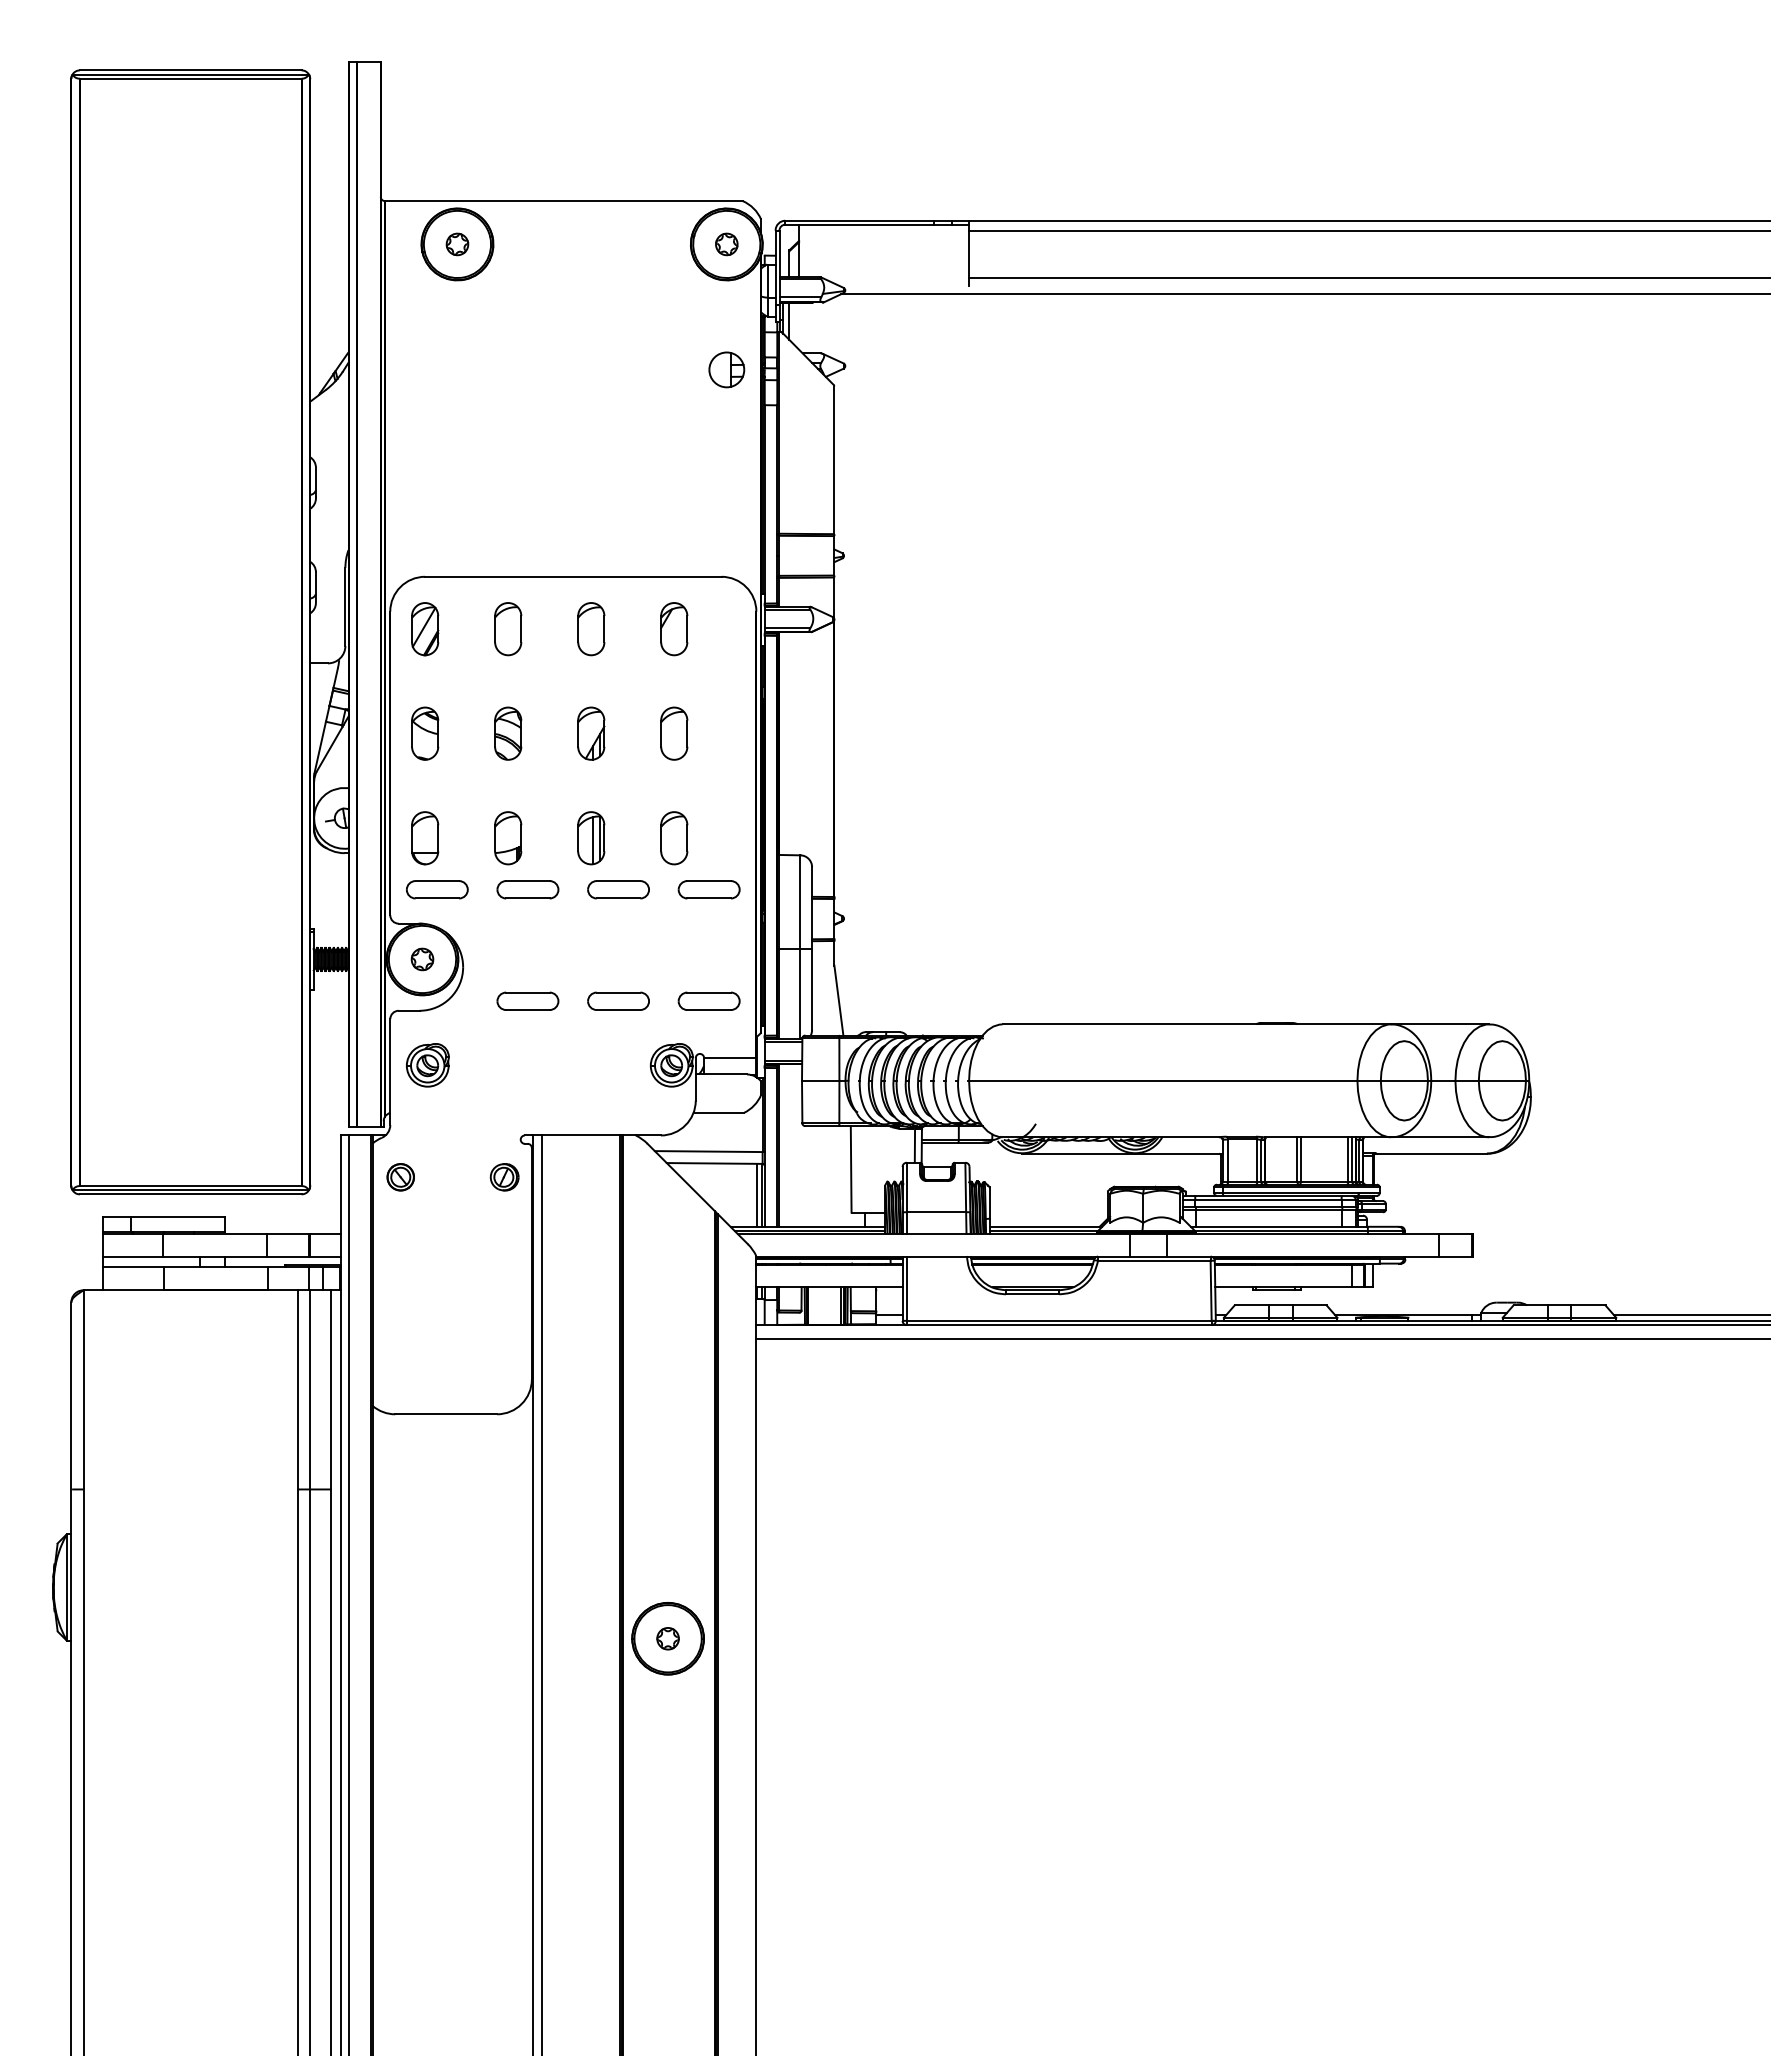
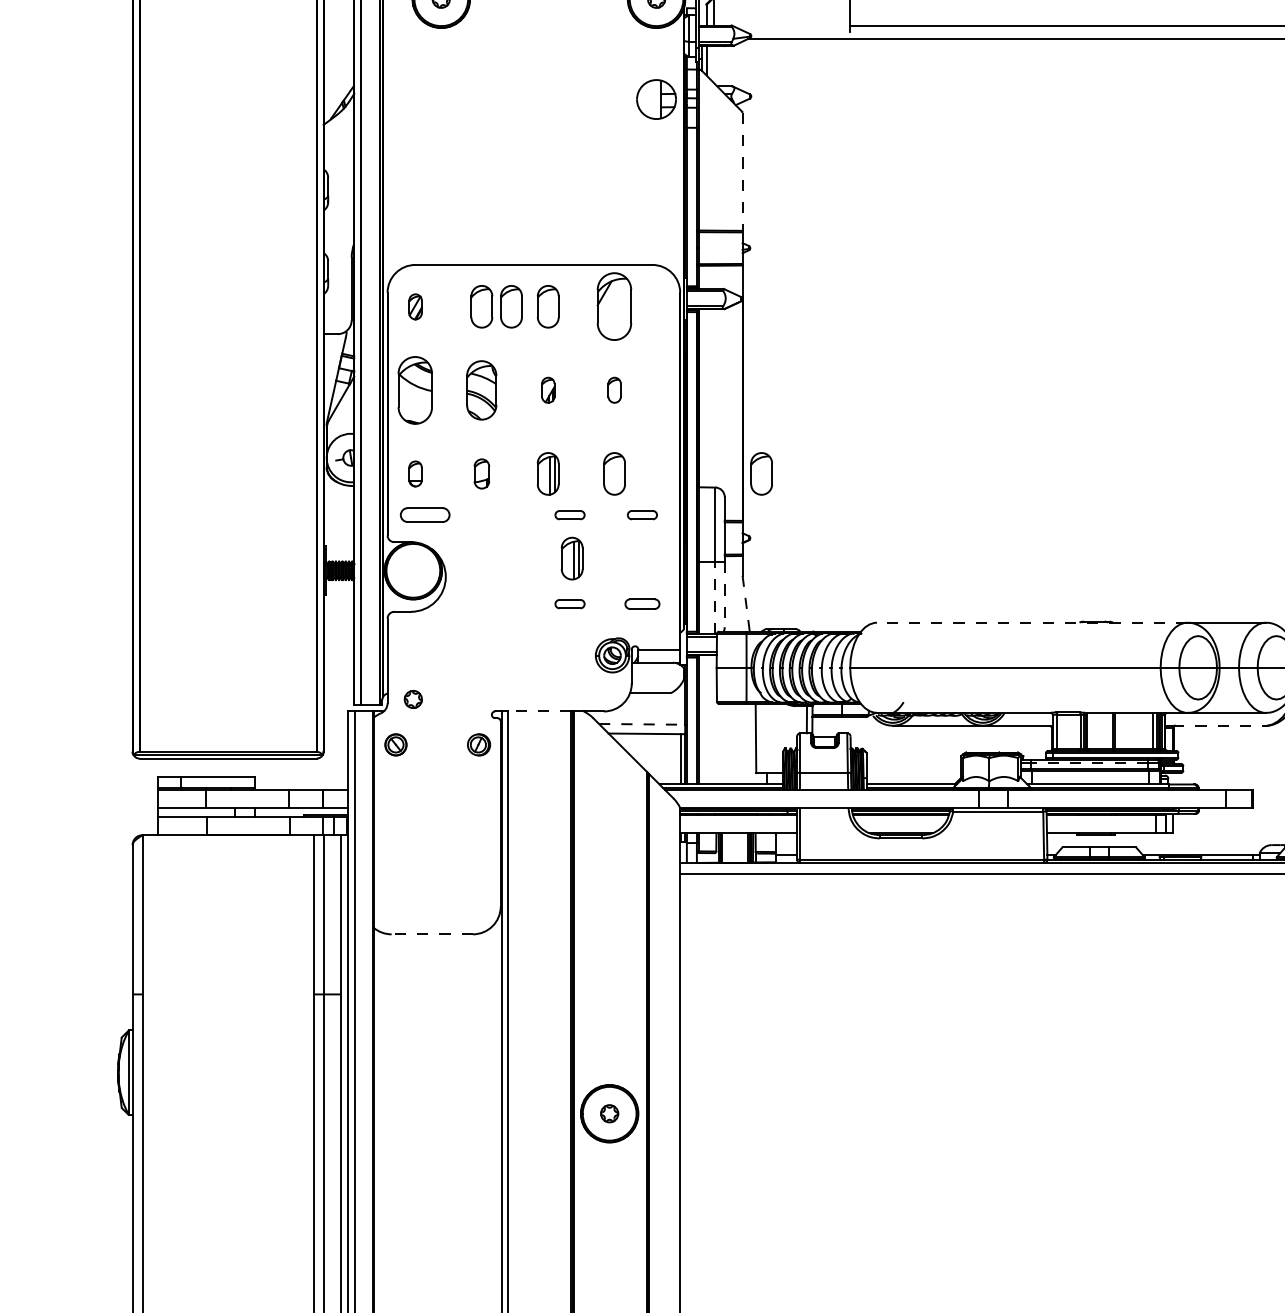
part: (726, 369) -> (656, 99), size x1.4
line: (834, 460) -> (742, 171), solid -> dashed
part: (425, 629) -> (415, 307), size x0.6
part: (545, 629) -> (511, 307), added
part: (674, 629) -> (614, 307), size x1.6
part: (425, 733) -> (415, 390), size x1.6
part: (508, 733) -> (482, 390), size x1.4
part: (591, 733) -> (548, 390), size x0.6
part: (674, 733) -> (614, 390), size x0.6
part: (425, 838) -> (415, 474), size x0.6
part: (508, 838) -> (482, 474), size x0.7
part: (858, 838) -> (761, 474), added
part: (527, 889) -> (497, 514), removed
part: (618, 889) -> (570, 514), size x0.6
part: (708, 889) -> (641, 514), size x0.6
part: (621, 944) -> (572, 558), added
part: (422, 959) -> (413, 699), moved
line: (812, 989) -> (725, 594), solid -> dashed
line: (800, 993) -> (715, 598), solid -> dashed
part: (527, 1000) -> (497, 603), removed
part: (618, 1000) -> (570, 603), size x0.6
part: (708, 1000) -> (641, 603), size x0.7
line: (838, 1001) -> (745, 604), solid -> dashed
line: (1196, 1024) -> (1032, 622), solid -> dashed
part: (427, 1065) -> (417, 655), removed
line: (580, 1135) -> (539, 711), solid -> dashed
line: (708, 1151) -> (641, 724), solid -> dashed
line: (1430, 1153) -> (1219, 725), solid -> dashed
line: (1267, 1200) -> (1088, 763), solid -> dashed
line: (446, 1414) -> (432, 934), solid -> dashed

